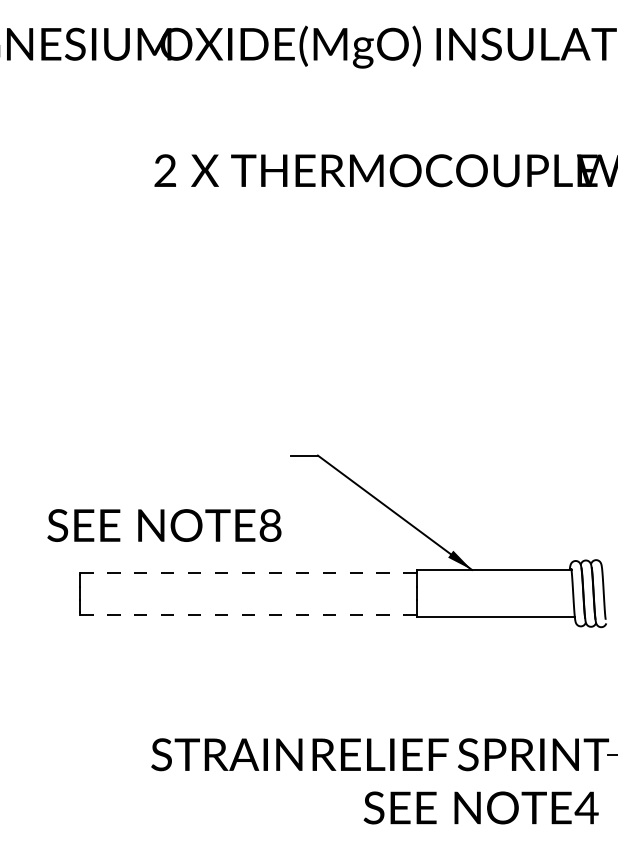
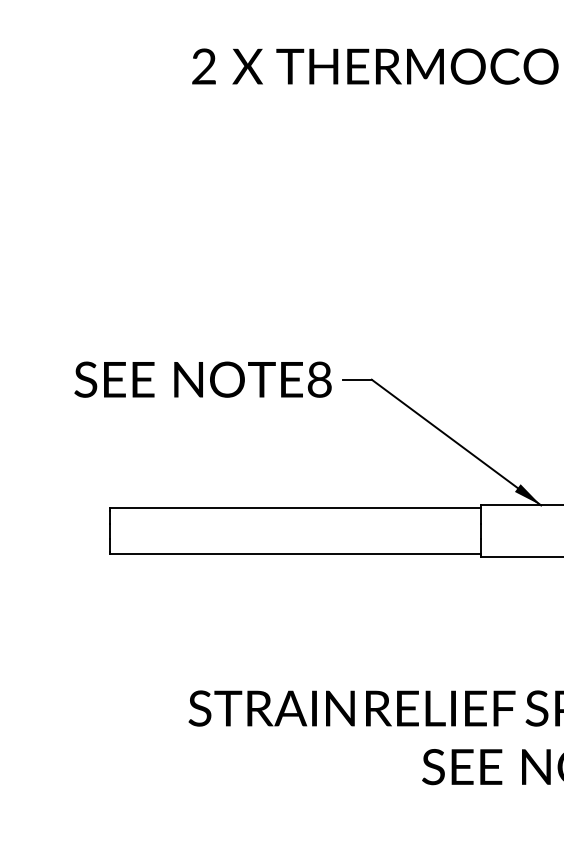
text: (164, 525) -> (203, 379), moved
line: (247, 572) -> (294, 508), dashed -> solid
line: (247, 614) -> (294, 554), dashed -> solid

